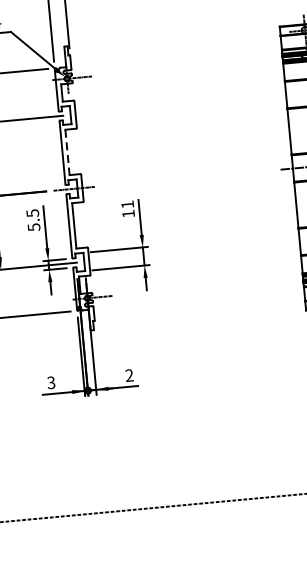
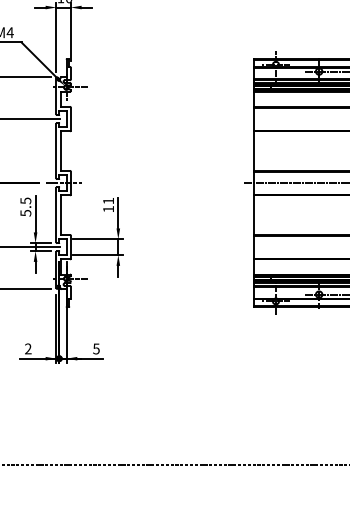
line: (67, 152) -> (60, 151), dashed -> solid
text: (129, 375) -> (96, 348), 2 -> 5
text: (51, 383) -> (28, 349), 3 -> 2

